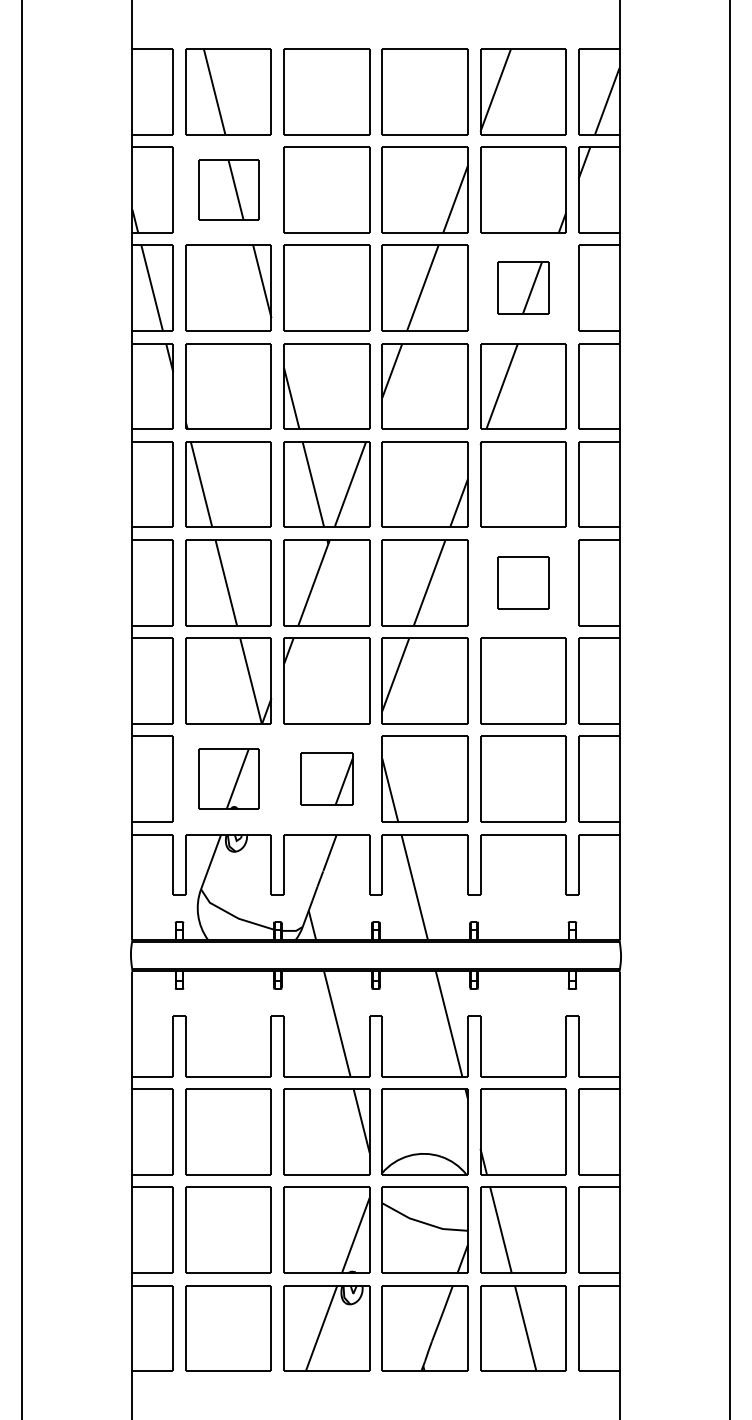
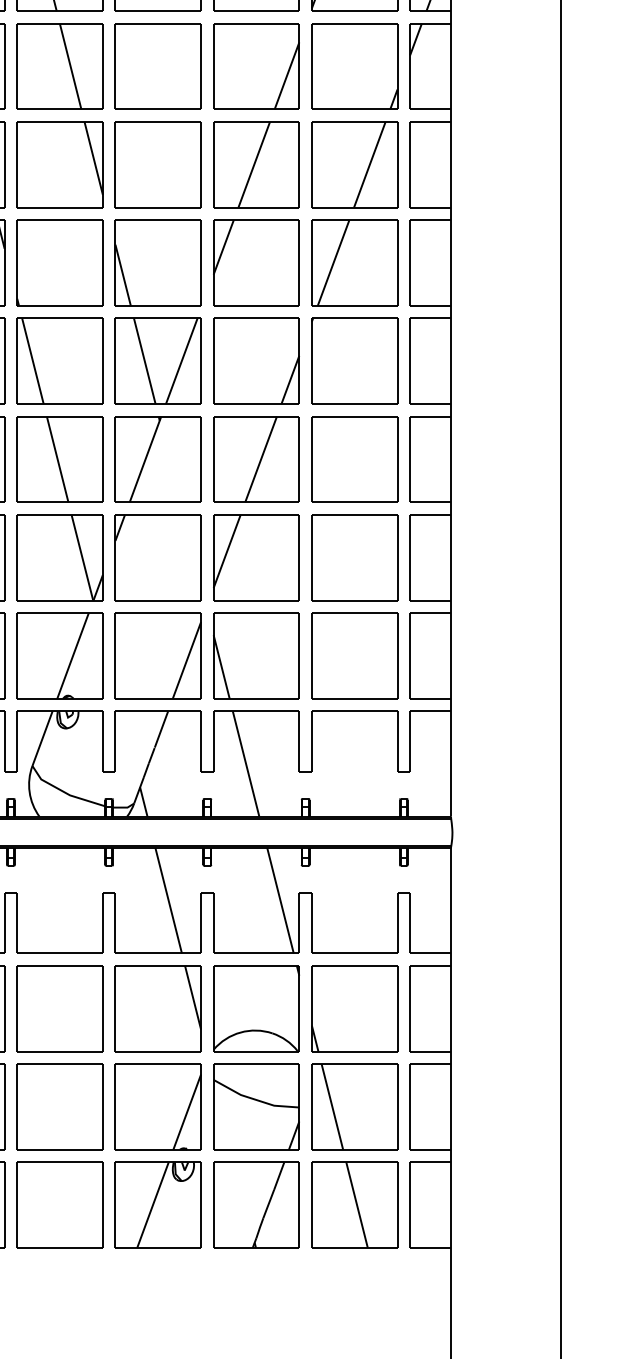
part: (228, 189) -> (59, 66), size x1.43
part: (523, 287) -> (354, 164), size x1.67
part: (523, 582) -> (354, 459), size x1.67
part: (228, 778) -> (59, 655), size x1.43
part: (326, 778) -> (157, 655), size x1.67

